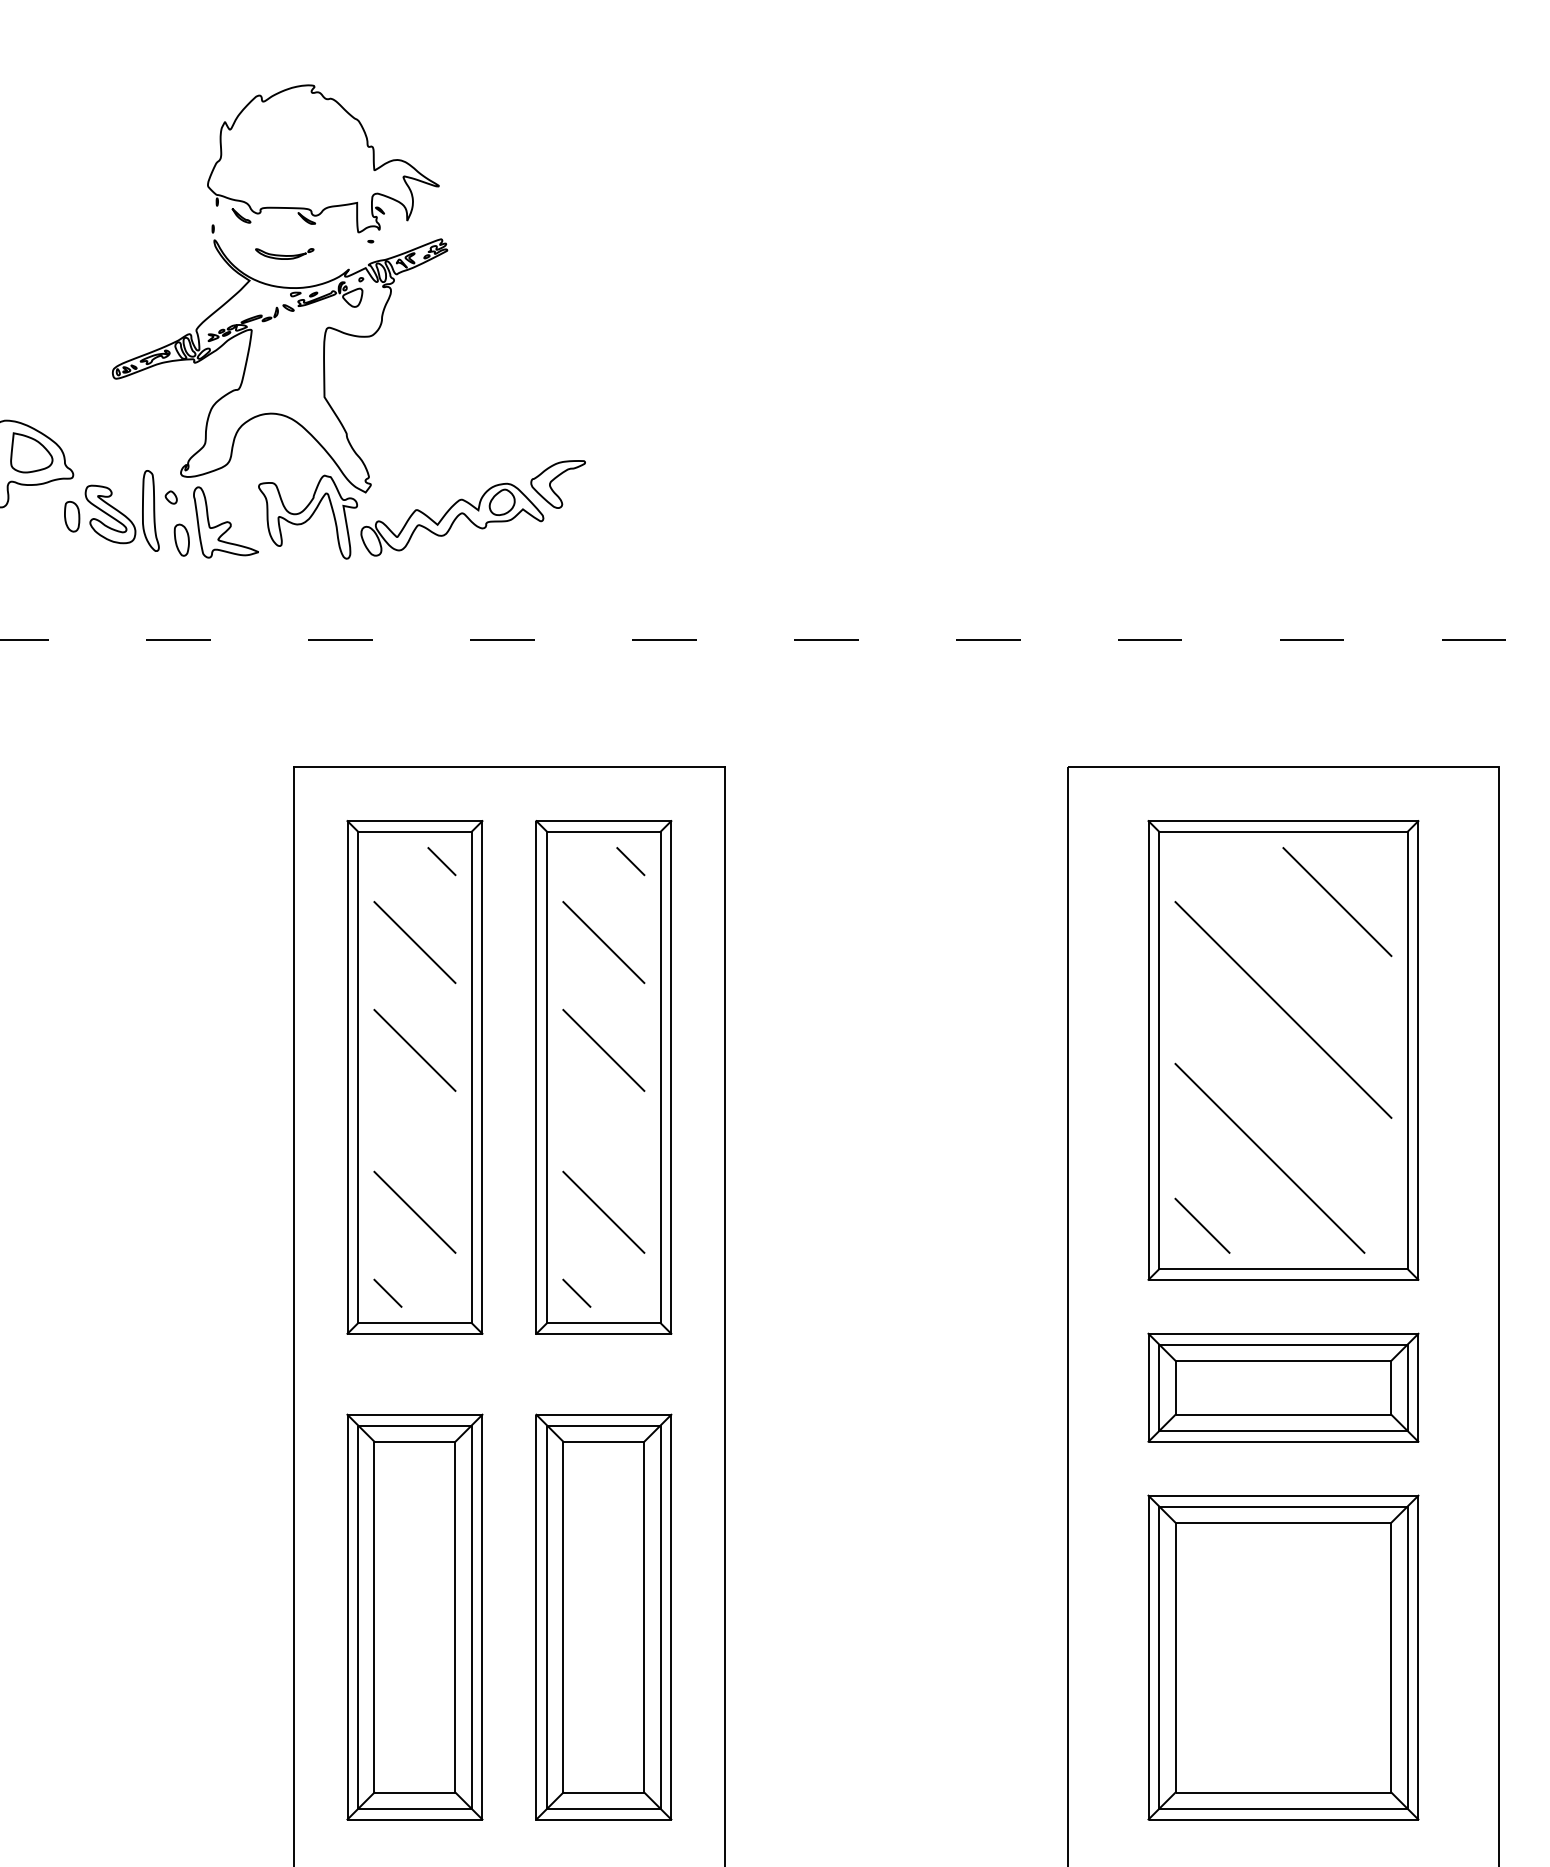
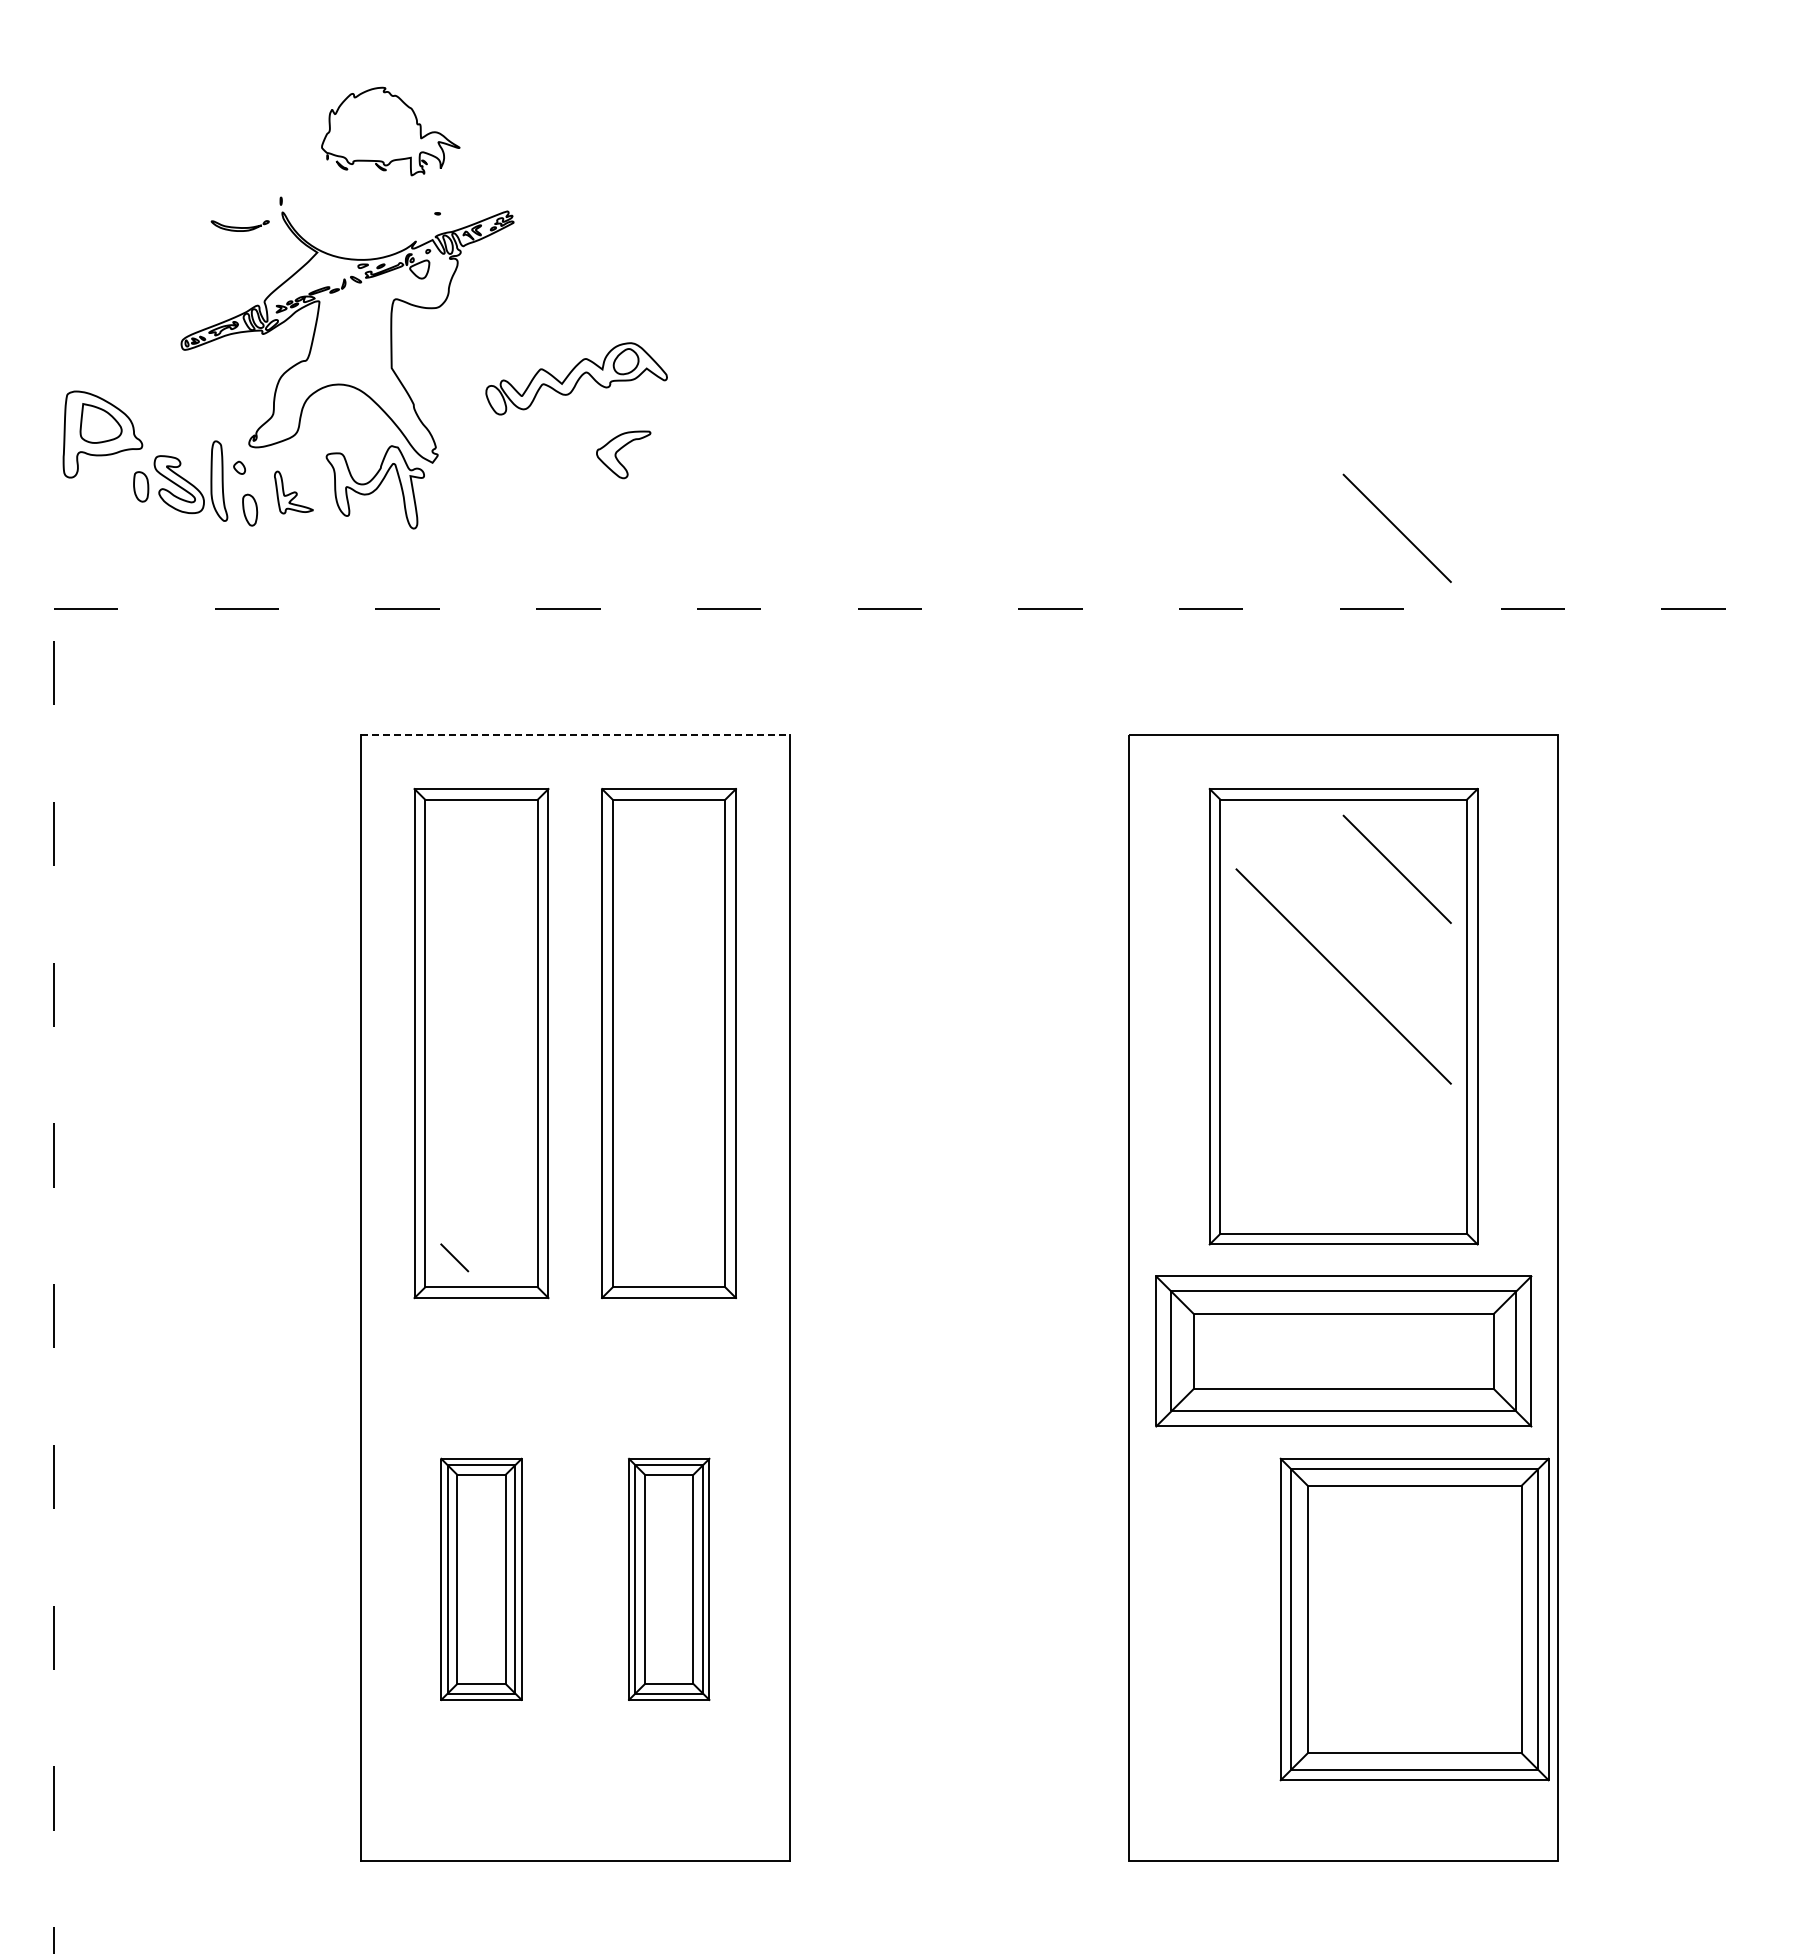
part: (323, 158) -> (390, 131), size x0.6
part: (284, 253) -> (239, 225), moved
part: (452, 519) -> (576, 378), moved
part: (225, 522) -> (293, 492), size x0.6
line: (1336, 557) -> (1396, 527), added
line: (509, 767) -> (575, 735), solid -> dashed
line: (441, 860) -> (507, 828), removed
line: (630, 860) -> (695, 828), removed
line: (414, 942) -> (481, 909), removed
line: (603, 942) -> (668, 909), removed
line: (414, 1050) -> (481, 1016), removed
line: (603, 1050) -> (668, 1016), removed
line: (1270, 1157) -> (1330, 1123), removed
line: (414, 1212) -> (481, 1177), removed
line: (603, 1212) -> (668, 1177), removed
line: (1202, 1225) -> (1263, 1190), removed
line: (576, 1292) -> (641, 1257), removed
part: (1283, 1387) -> (1343, 1351), size x1.4
part: (414, 1617) -> (481, 1579), size x0.6
part: (604, 1617) -> (669, 1579), size x0.6
part: (1283, 1657) -> (1414, 1619), moved

